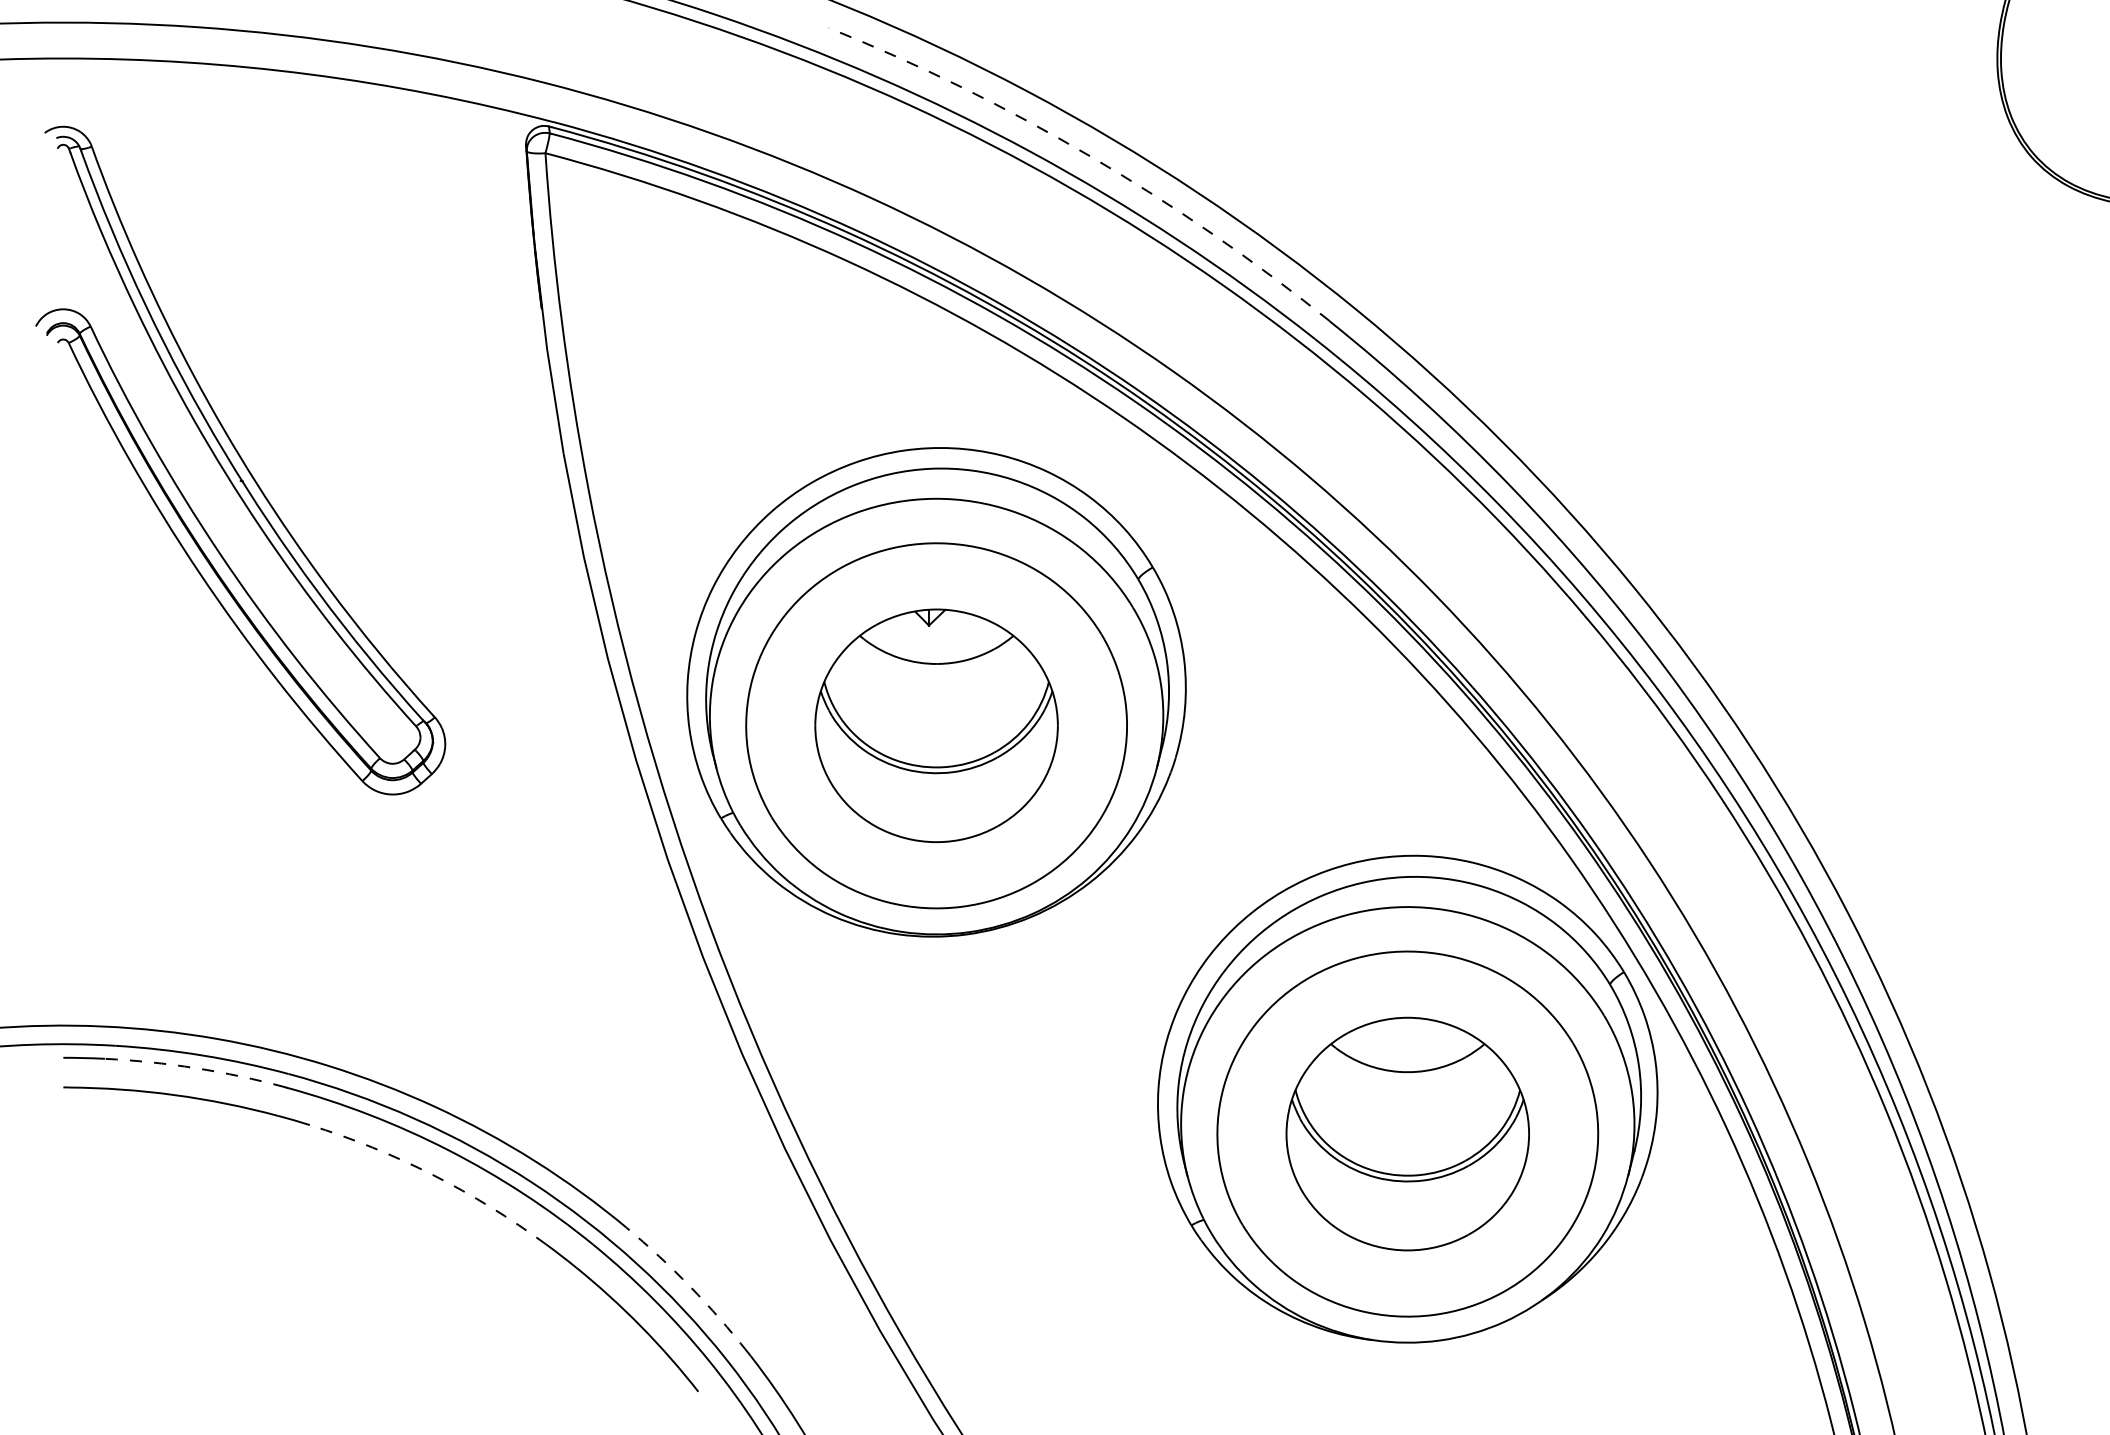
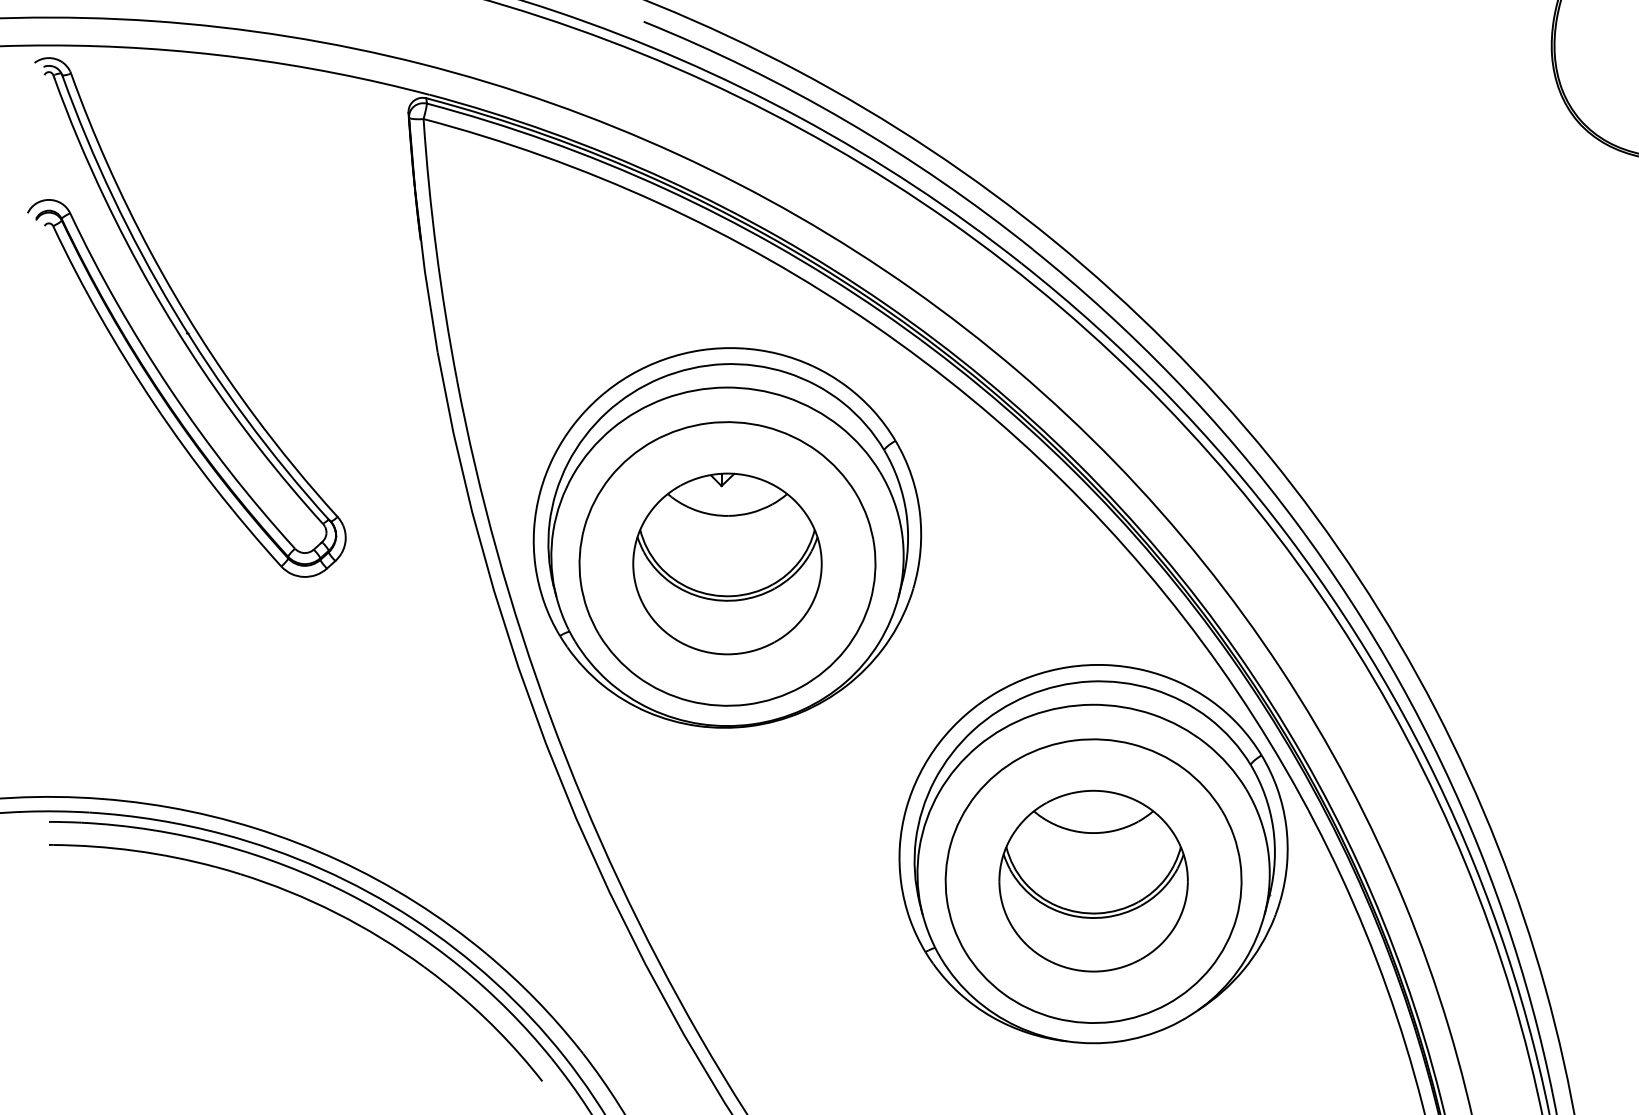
arc: (1089, 156) -> (846, 121), dashed -> solid
part: (240, 460) -> (186, 317), moved
arc: (195, 1068) -> (151, 830), dashed -> solid
arc: (432, 1174) -> (335, 912), dashed -> solid
arc: (690, 1286) -> (536, 999), dashed -> solid

